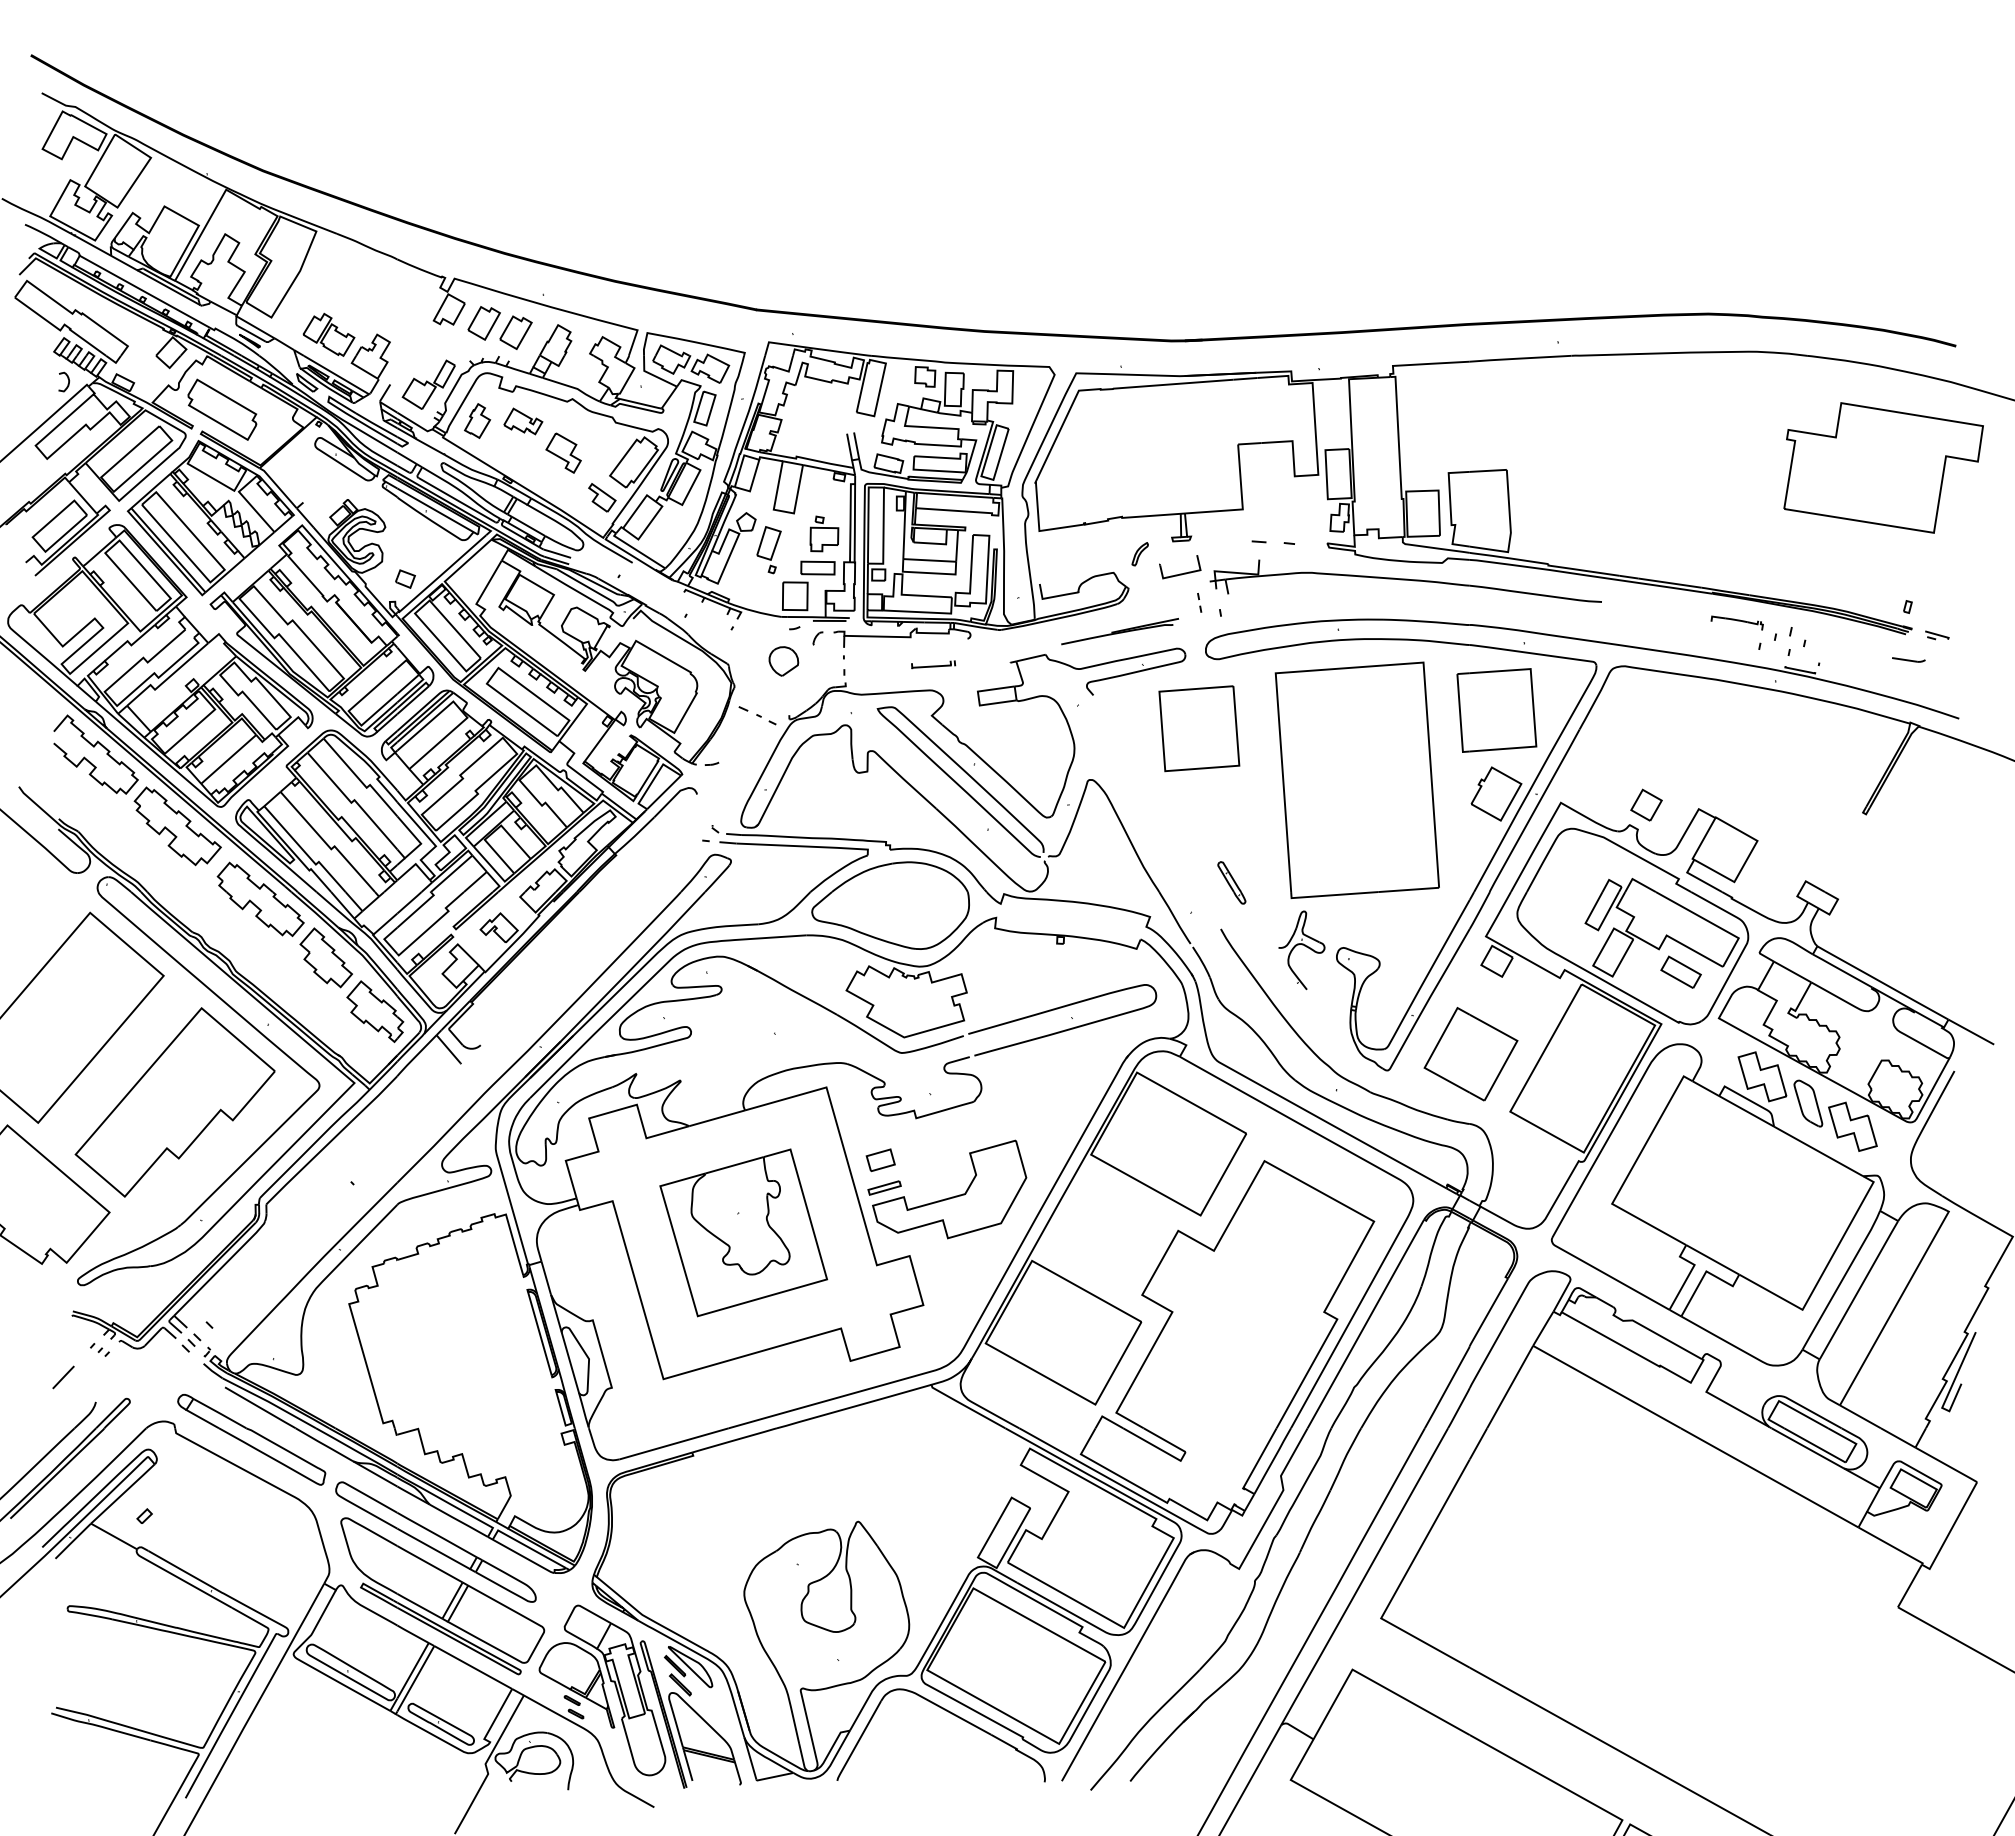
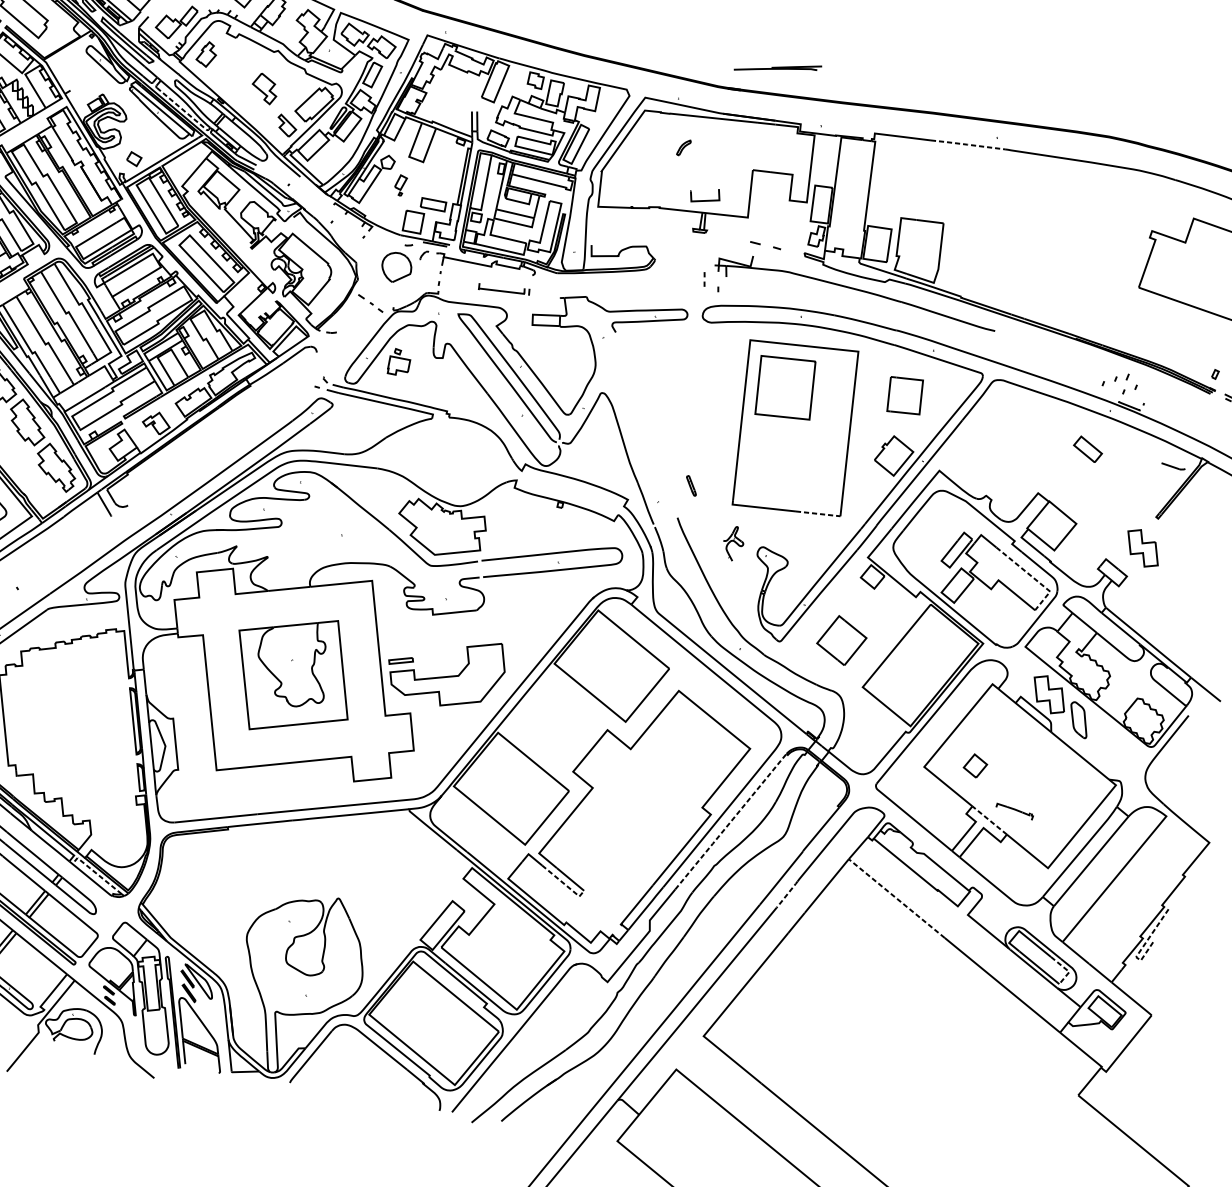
line: (1520, 358) -> (967, 144), solid -> dashed
part: (523, 421) -> (239, 60), removed
line: (457, 500) -> (182, 109), solid -> dashed
part: (824, 533) -> (399, 362), moved
part: (768, 550) -> (400, 185), size x0.6
part: (1139, 554) -> (683, 147), moved
part: (1180, 567) -> (705, 195), moved
part: (1736, 622) -> (1014, 811), moved
part: (1119, 631) -> (777, 67), moved
part: (1908, 659) -> (1173, 466), moved
part: (783, 661) -> (396, 267), size x1.4
part: (933, 664) -> (504, 289), size x1.6
part: (1496, 710) -> (904, 395), size x0.6
part: (1199, 728) -> (785, 387), moved
part: (1646, 804) -> (975, 765), moved
part: (1231, 882) -> (691, 485), size x0.6
line: (1408, 889) -> (818, 513), solid -> dashed
part: (890, 905) -> (442, 457), removed
line: (1712, 923) -> (1033, 577), solid -> dashed
part: (1301, 950) -> (732, 543), size x0.6
part: (1680, 971) -> (1087, 448), moved
part: (1470, 1054) -> (841, 640), size x0.7
part: (1852, 1126) -> (1142, 548), moved
part: (880, 1160) -> (401, 640), removed
line: (1712, 1259) -> (989, 820), solid -> dashed
line: (1366, 1323) -> (731, 821), solid -> dashed
line: (1606, 1387) -> (896, 898), solid -> dashed
line: (1950, 1388) -> (1144, 944), solid -> dashed
line: (1458, 1409) -> (786, 895), solid -> dashed
line: (1852, 1441) -> (1066, 969), solid -> dashed
line: (1157, 1447) -> (564, 883), solid -> dashed
line: (526, 1546) -> (95, 873), solid -> dashed

